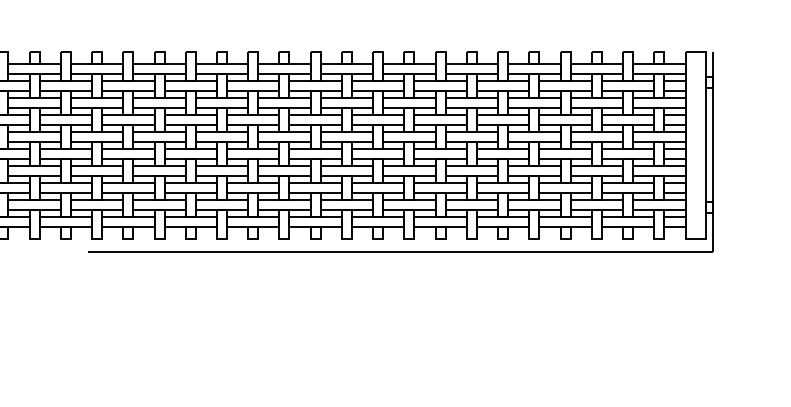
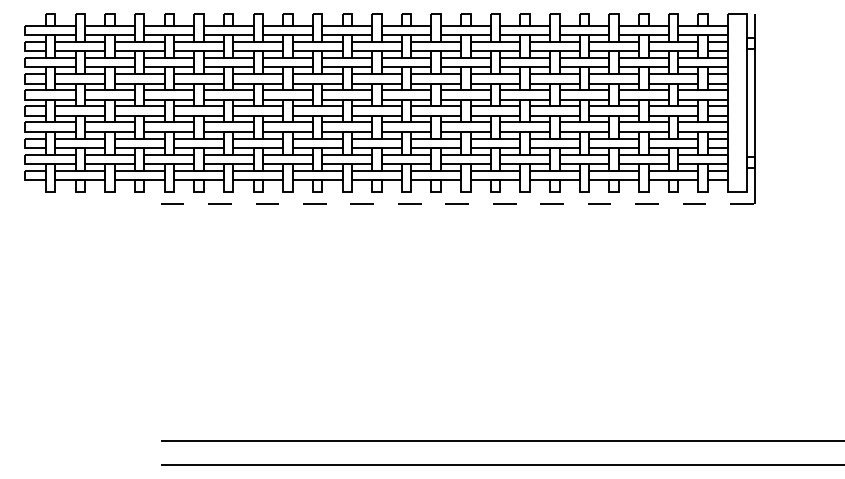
line: (400, 251) -> (457, 203), solid -> dashed

